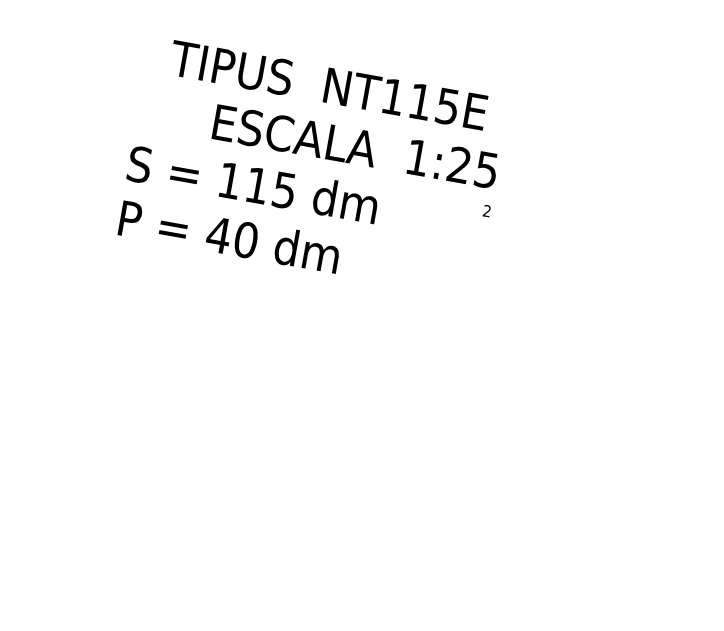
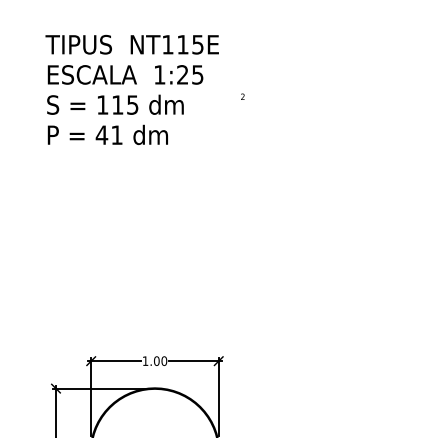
text: (327, 84) -> (131, 44), moved
text: (355, 145) -> (125, 74), moved
text: (245, 238) -> (116, 134), 40 -> 41

